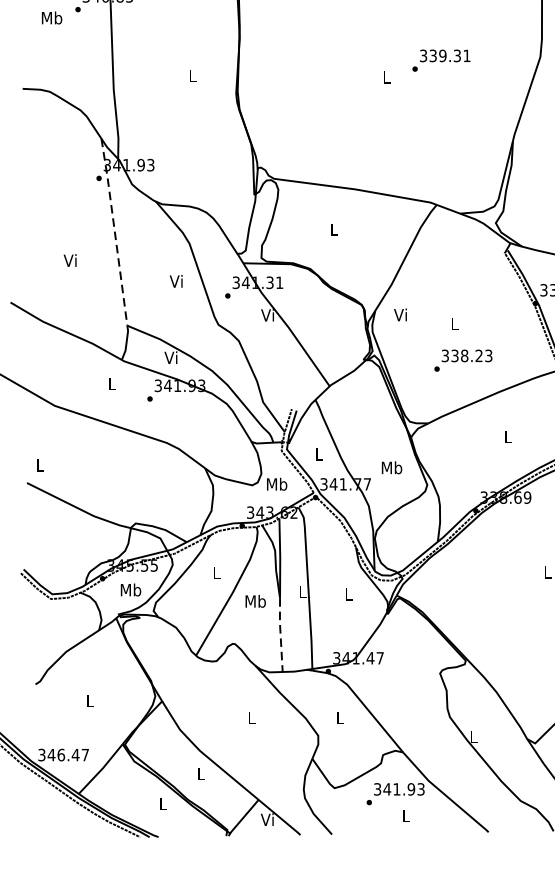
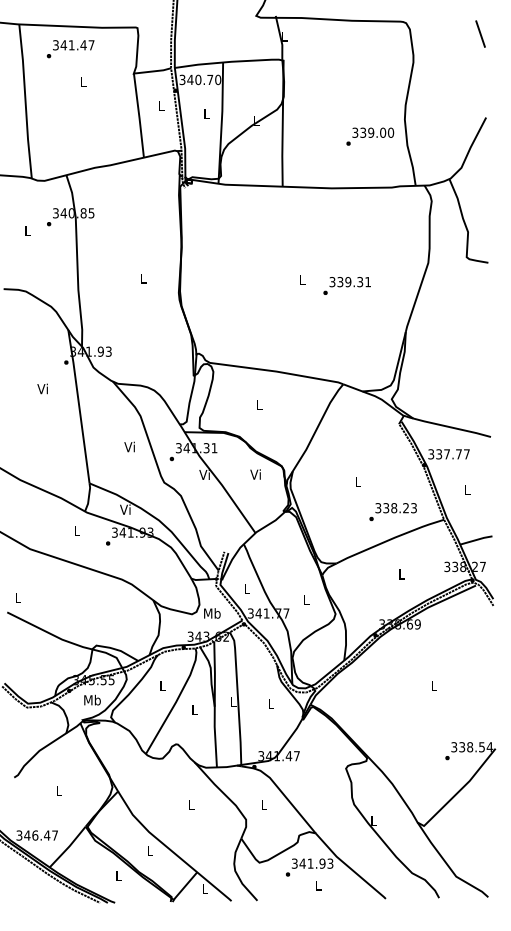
text: (51, 17) -> (27, 230), Mb -> L
text: (440, 60) -> (346, 285), moved
line: (115, 231) -> (79, 406), dashed -> solid
text: (70, 260) -> (42, 388), moved
text: (400, 314) -> (255, 474), moved
text: (462, 361) -> (392, 512), moved
text: (391, 467) -> (306, 599), Mb -> L
text: (255, 601) -> (194, 709), Mb -> L
line: (280, 634) -> (215, 736), dashed -> solid
text: (267, 819) -> (204, 888), Vi -> L

